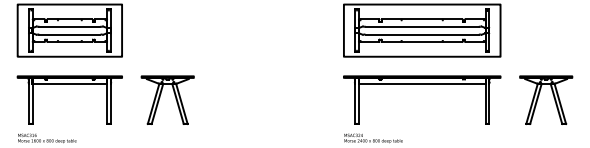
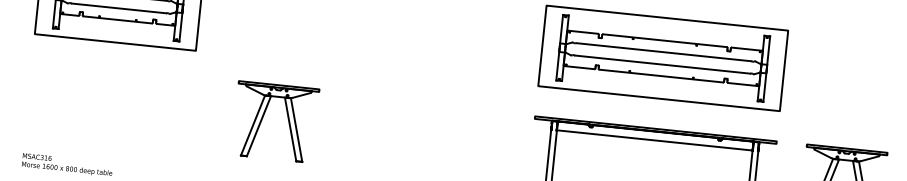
part: (69, 84) -> (110, 85), removed
part: (160, 97) -> (264, 116), moved

